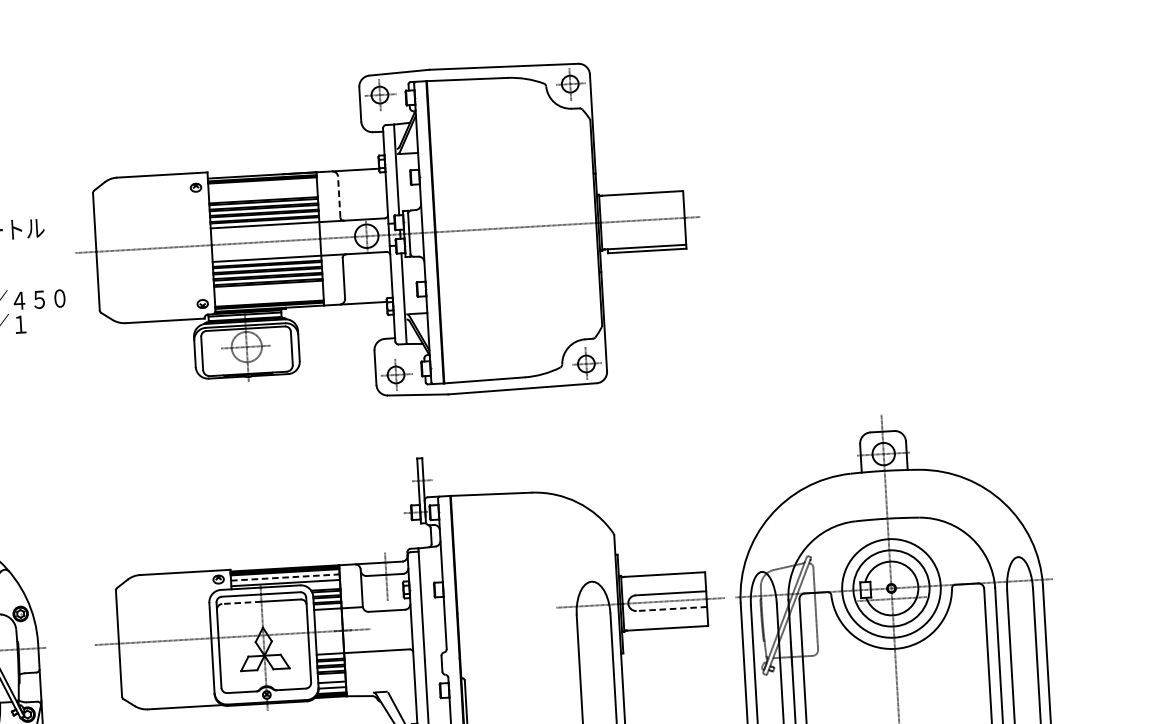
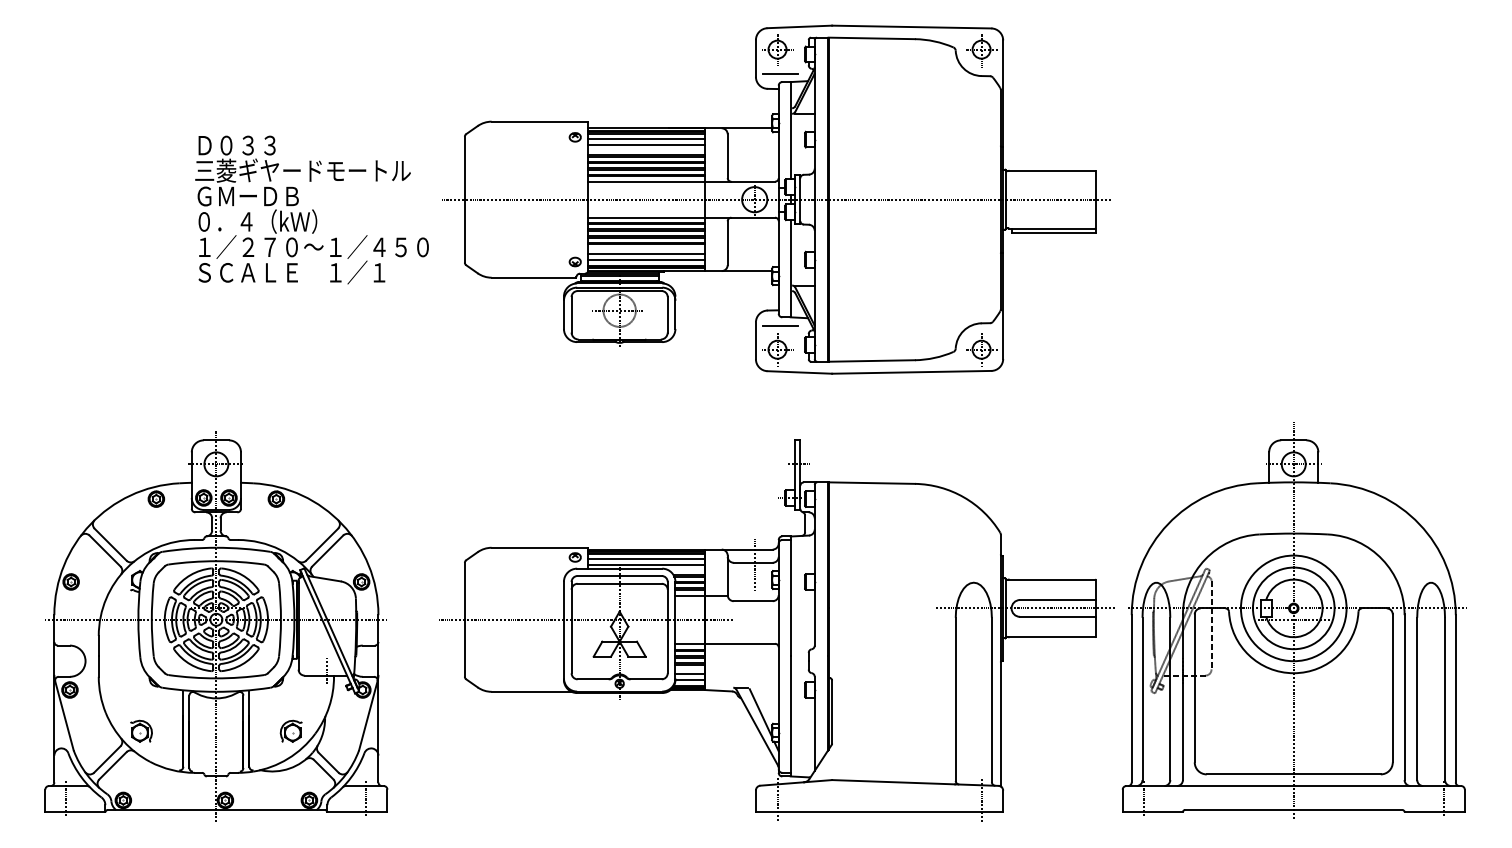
line: (384, 117) -> (780, 73), added
line: (262, 185) -> (646, 139), added
line: (262, 191) -> (646, 145), added
line: (339, 197) -> (727, 156), dashed -> solid
line: (268, 293) -> (646, 254), added
line: (269, 298) -> (646, 260), added
line: (397, 352) -> (780, 325), added
line: (286, 577) -> (647, 559), dashed -> solid
line: (241, 602) -> (598, 583), dashed -> solid
line: (671, 608) -> (1057, 616), dashed -> solid

